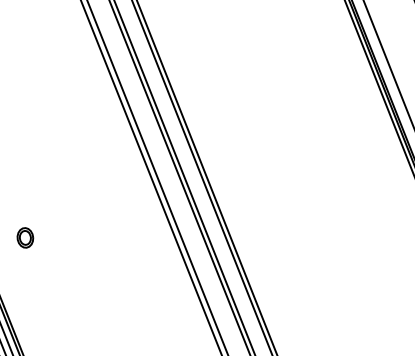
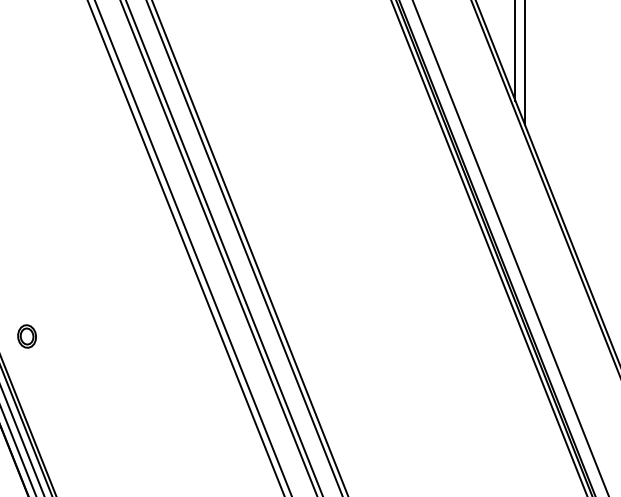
part: (24, 237) -> (26, 336), moved

